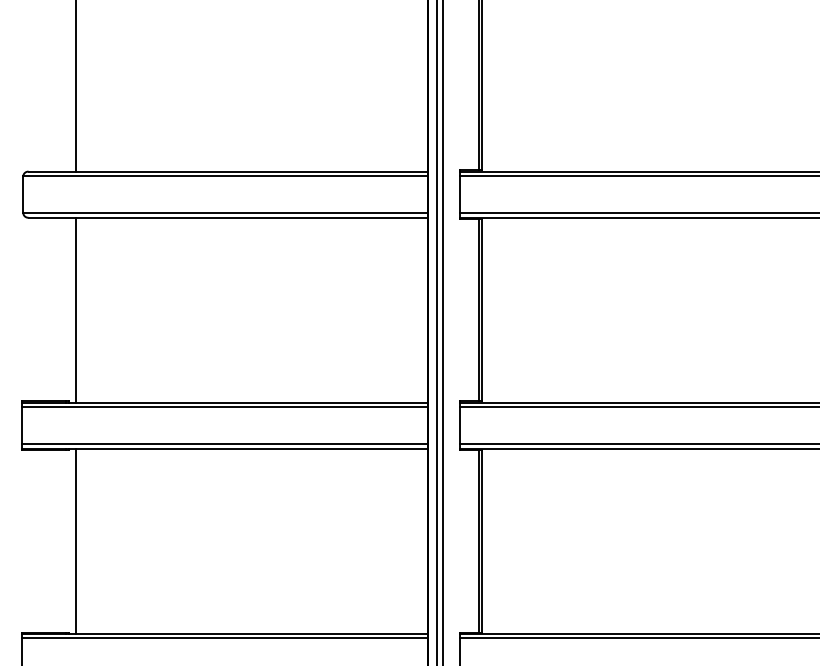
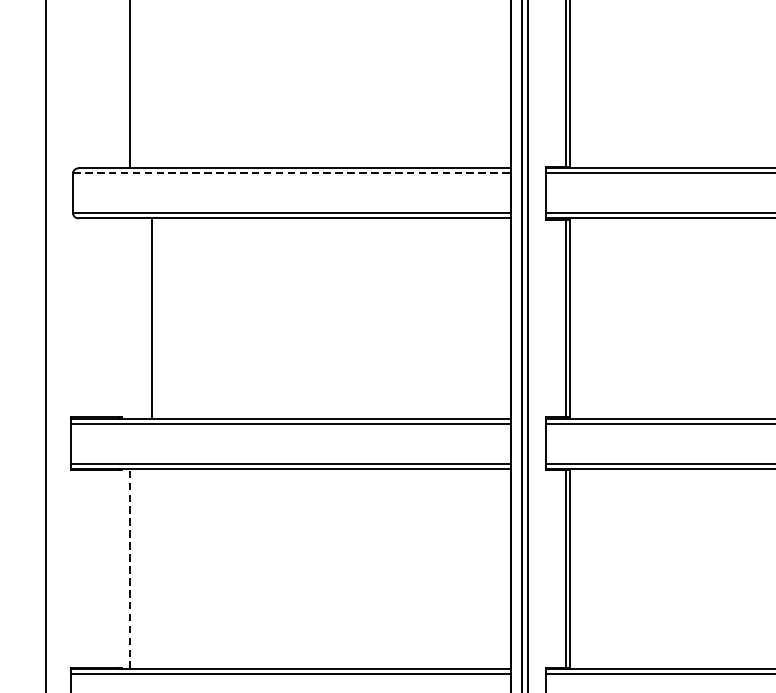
line: (225, 176) -> (292, 173), solid -> dashed
line: (76, 309) -> (152, 317), moved
line: (76, 540) -> (130, 568), solid -> dashed

